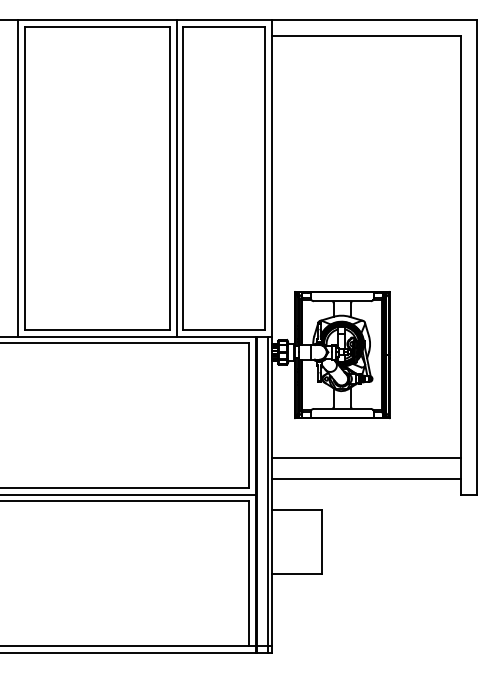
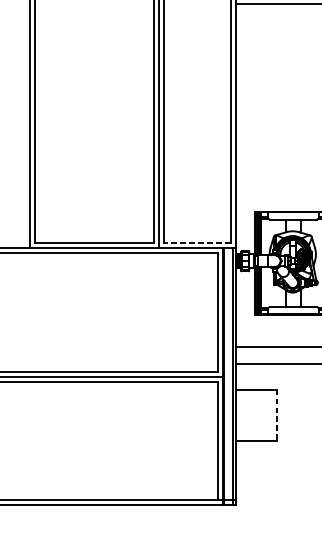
line: (223, 330) -> (196, 243), solid -> dashed
line: (322, 542) -> (277, 415), solid -> dashed

